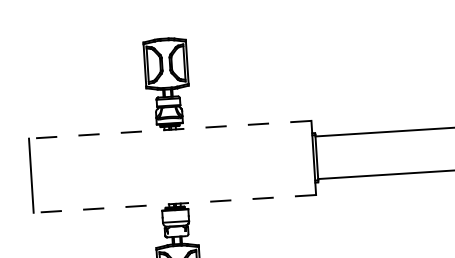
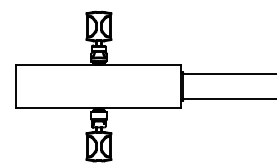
line: (169, 128) -> (98, 64), dashed -> solid
line: (174, 204) -> (98, 108), dashed -> solid

